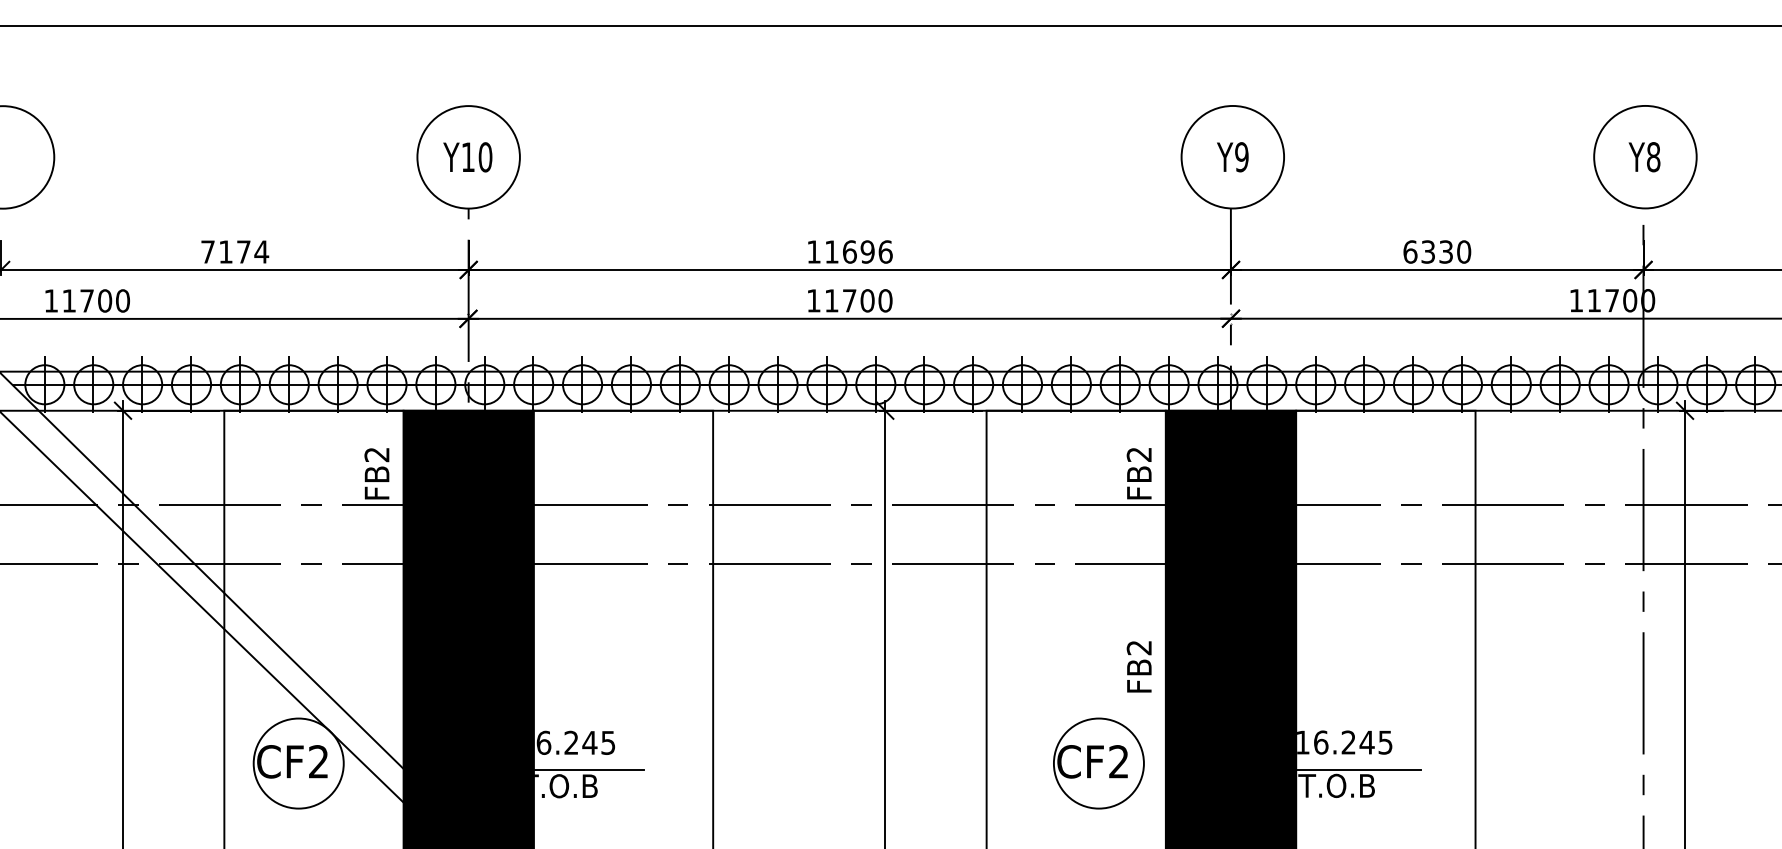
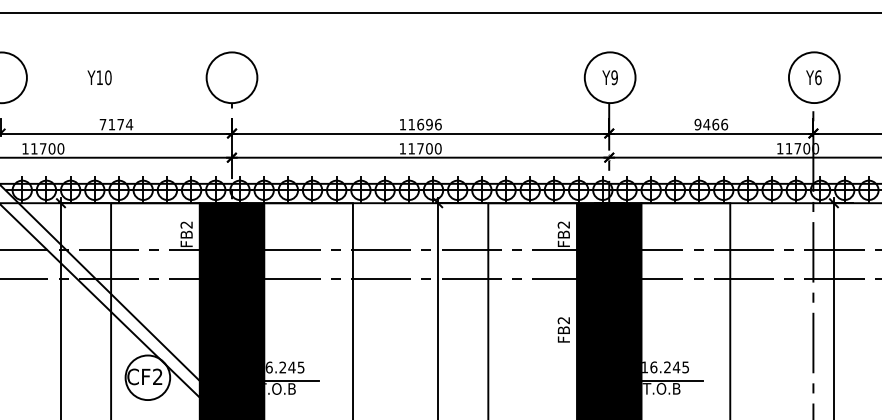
text: (467, 156) -> (99, 77), moved
text: (1653, 156) -> (818, 77), Y8 -> Y6
text: (1437, 251) -> (711, 124), 6330 -> 9466
part: (1098, 762) -> (543, 377), removed

